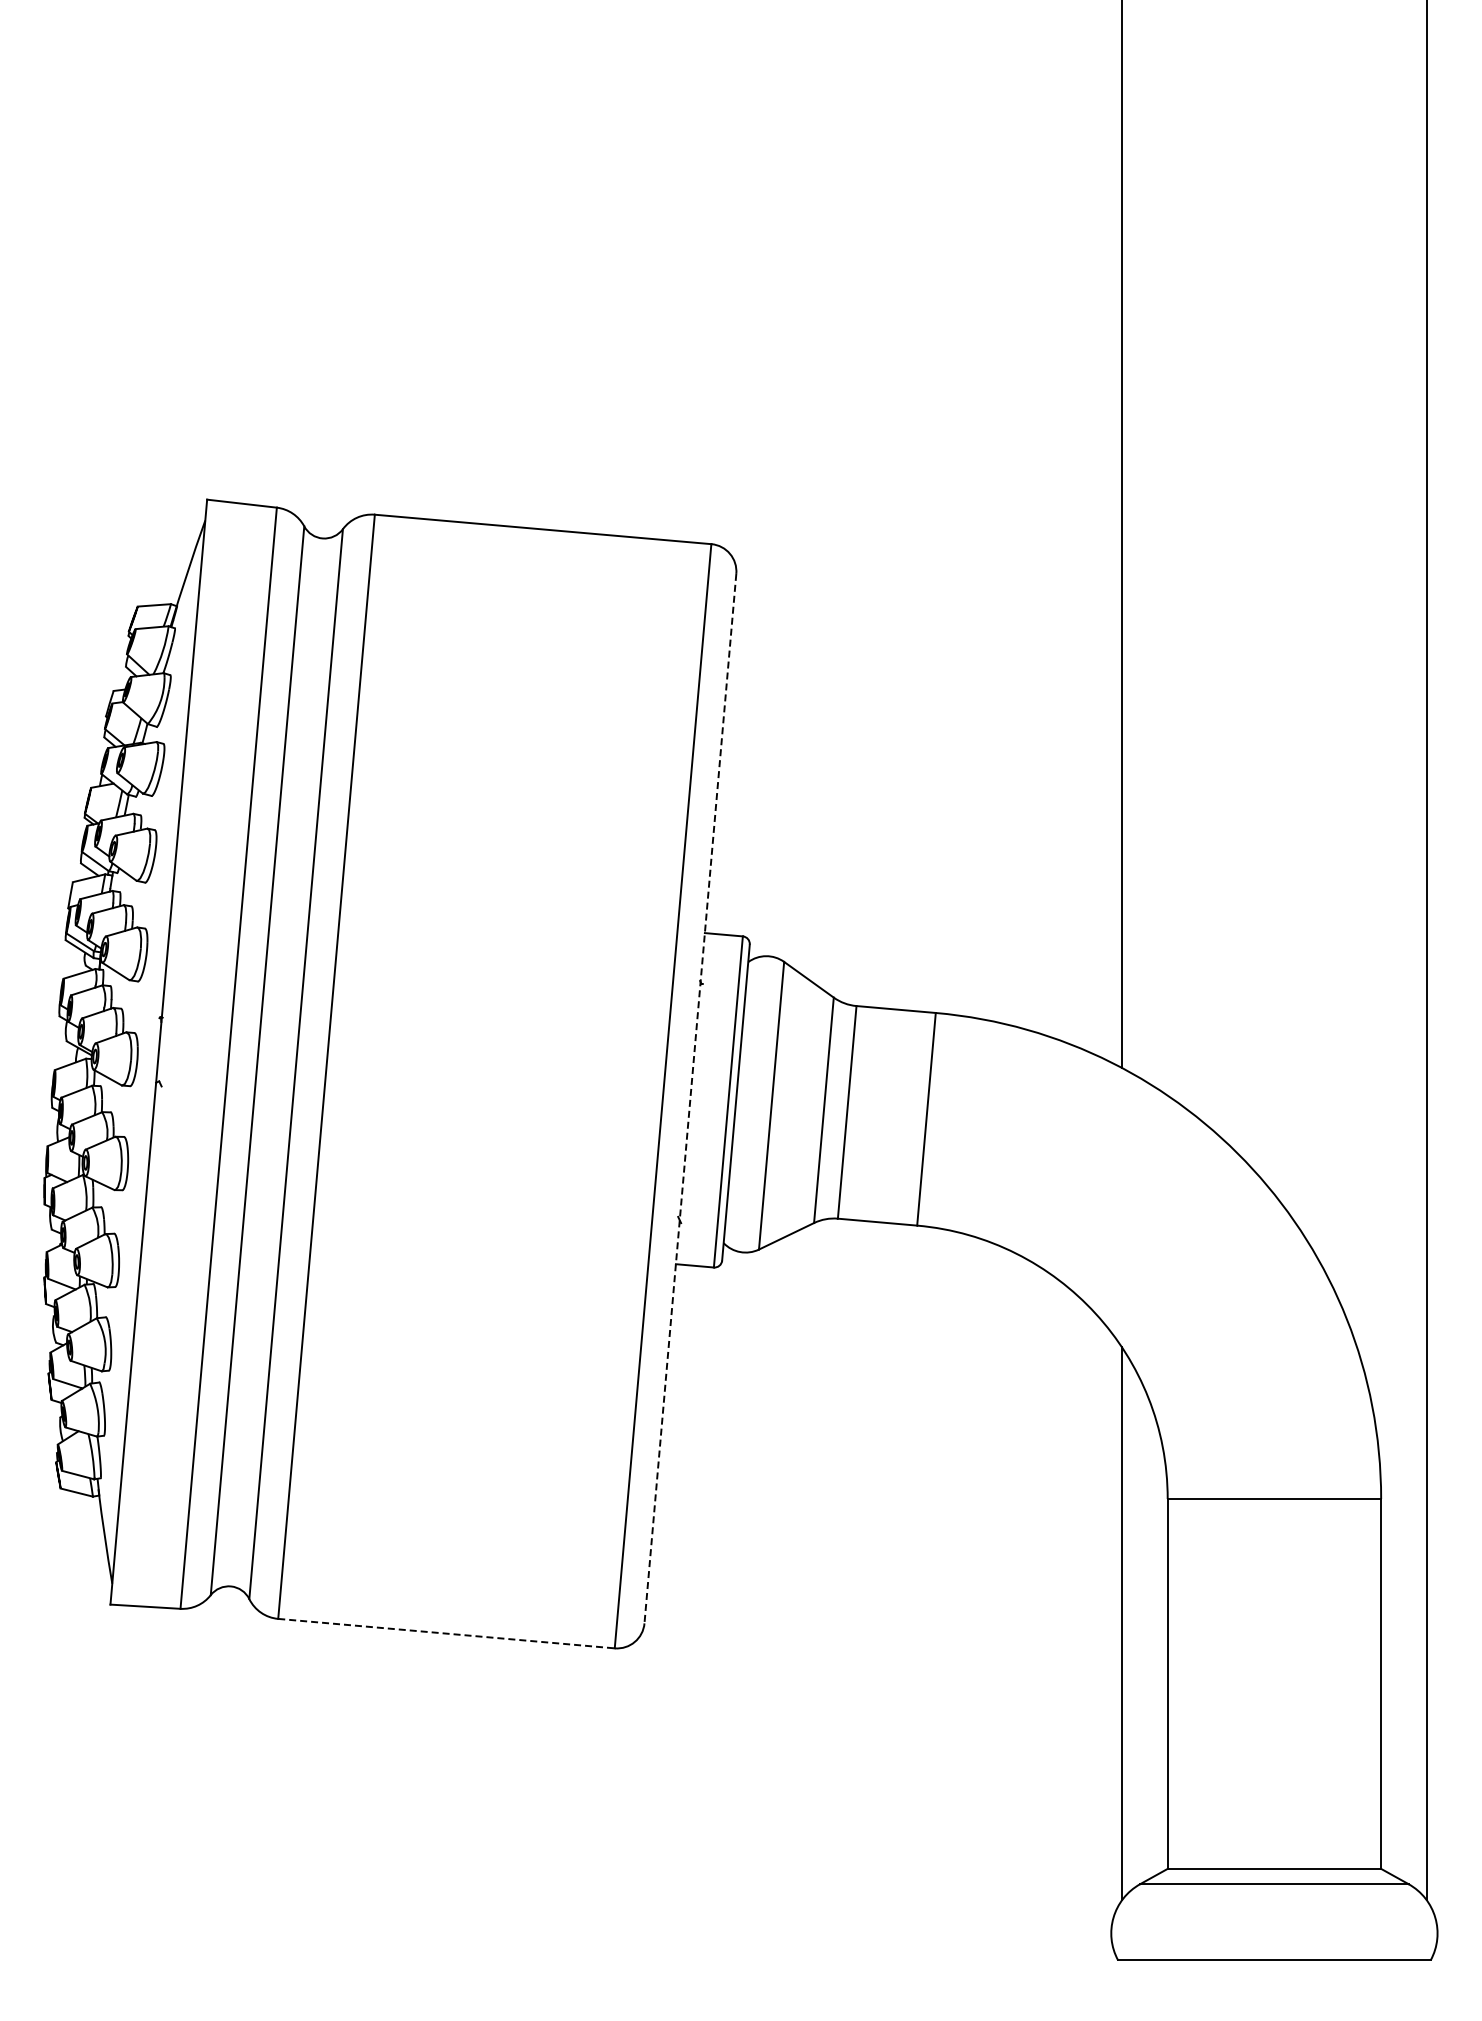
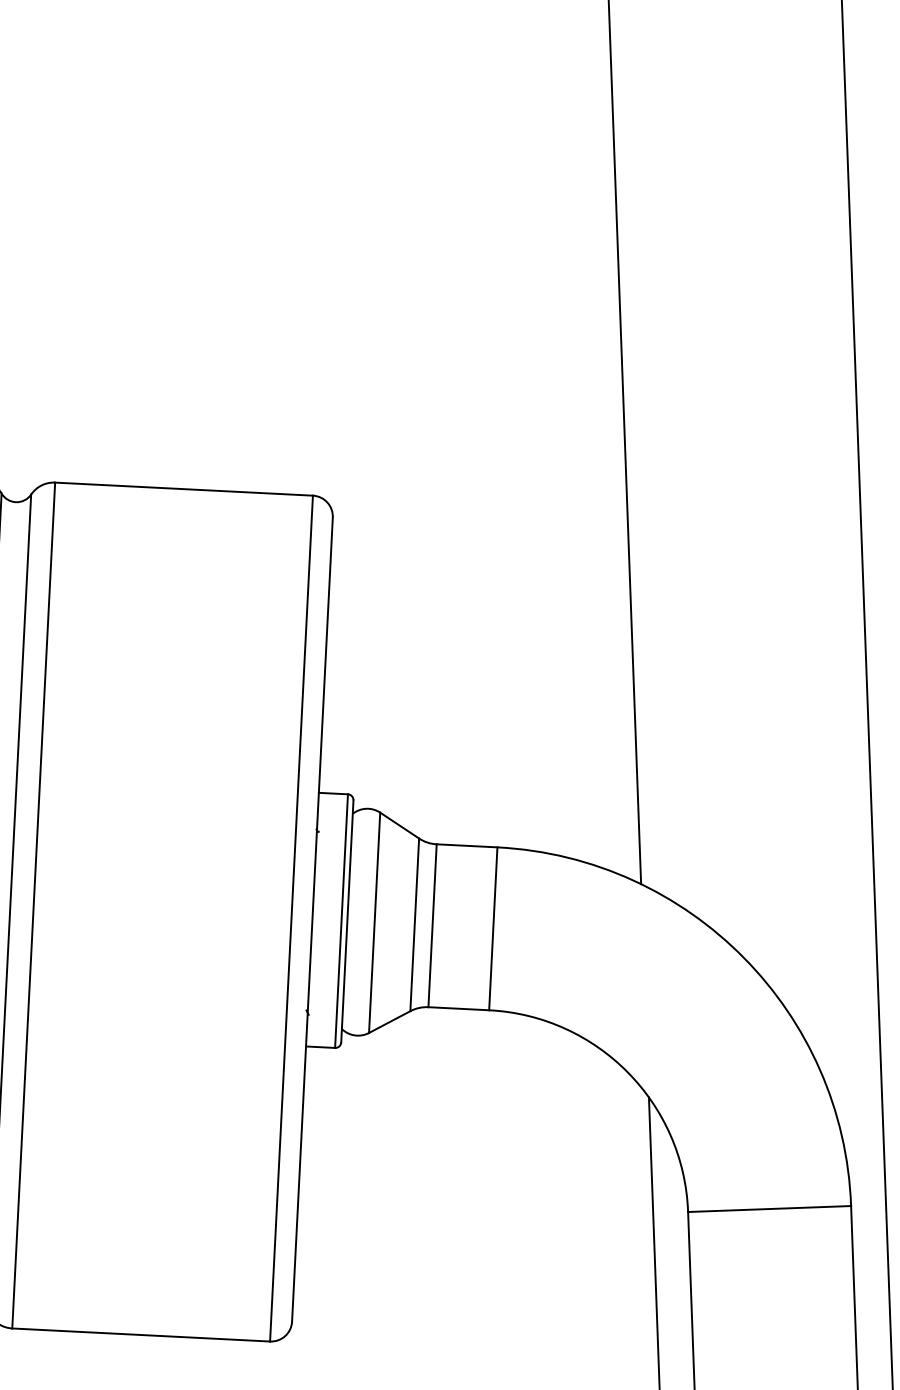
line: (690, 1098) -> (312, 919), dashed -> solid
line: (446, 1633) -> (141, 1334), dashed -> solid

